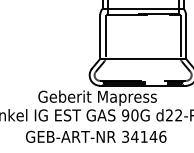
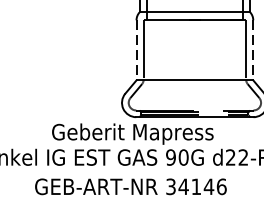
line: (100, 37) -> (136, 51), solid -> dashed
line: (185, 37) -> (252, 51), solid -> dashed

